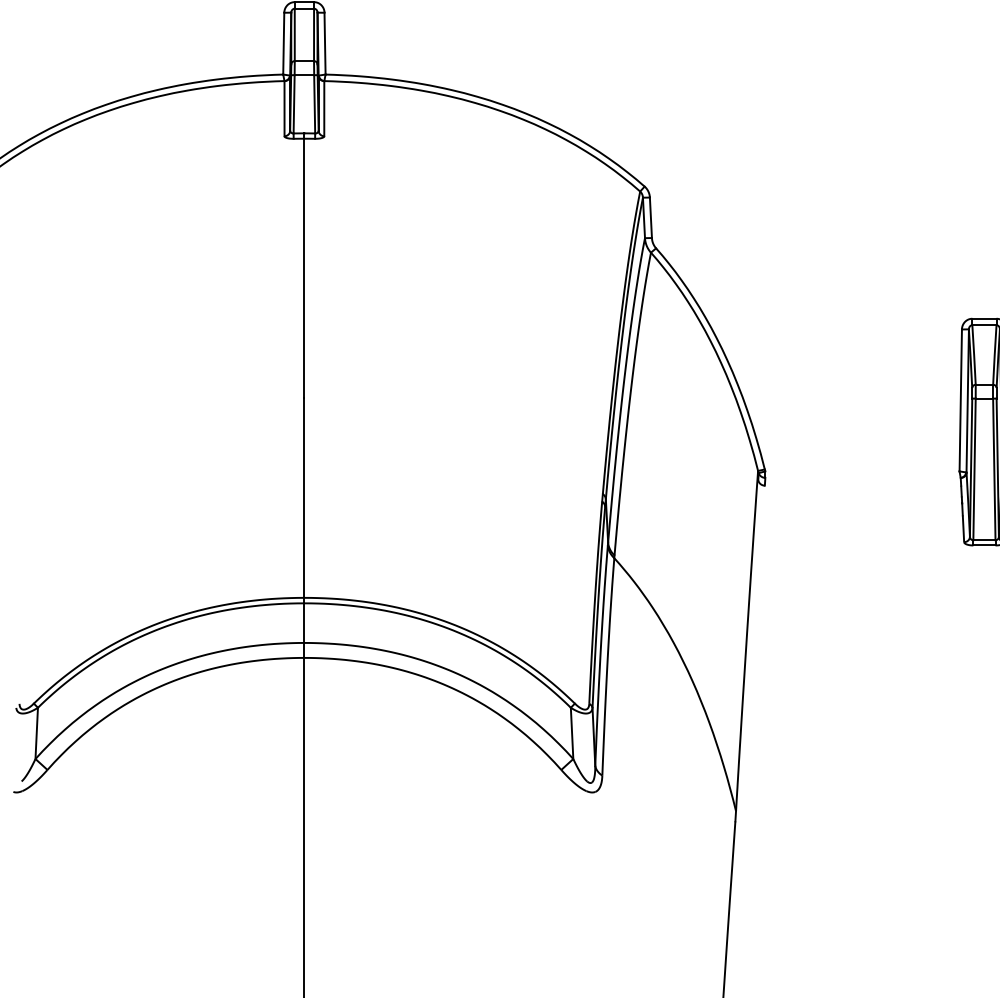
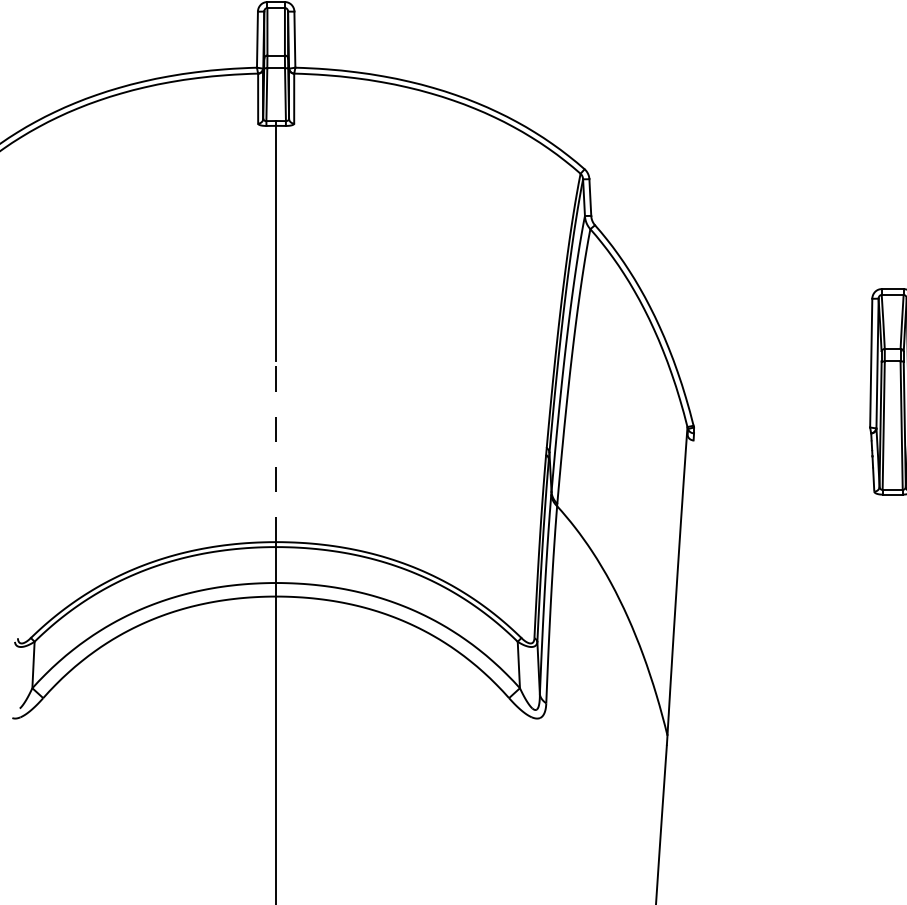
line: (304, 497) -> (276, 451), solid -> dashed

